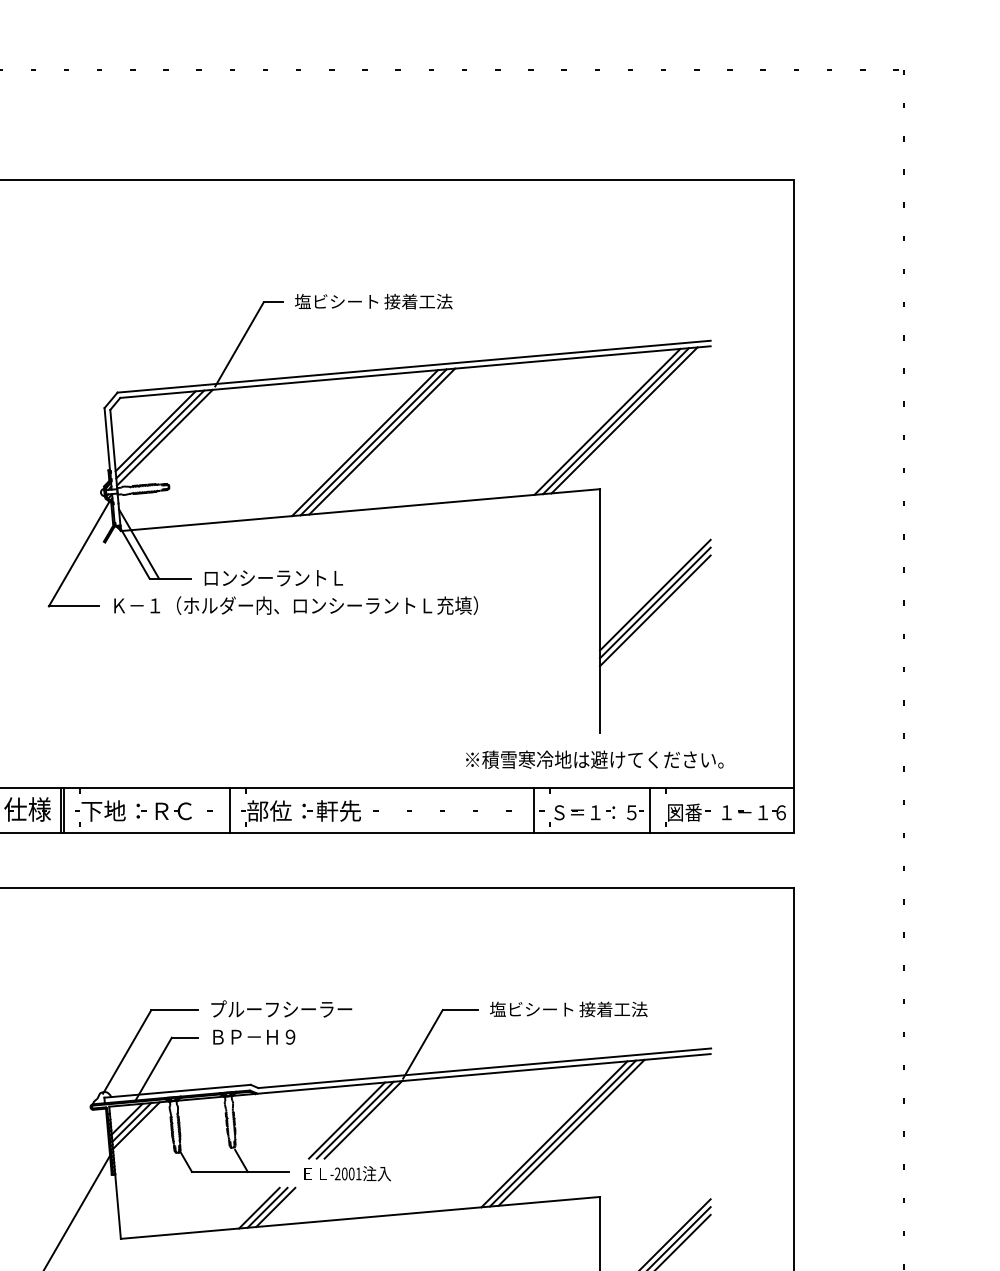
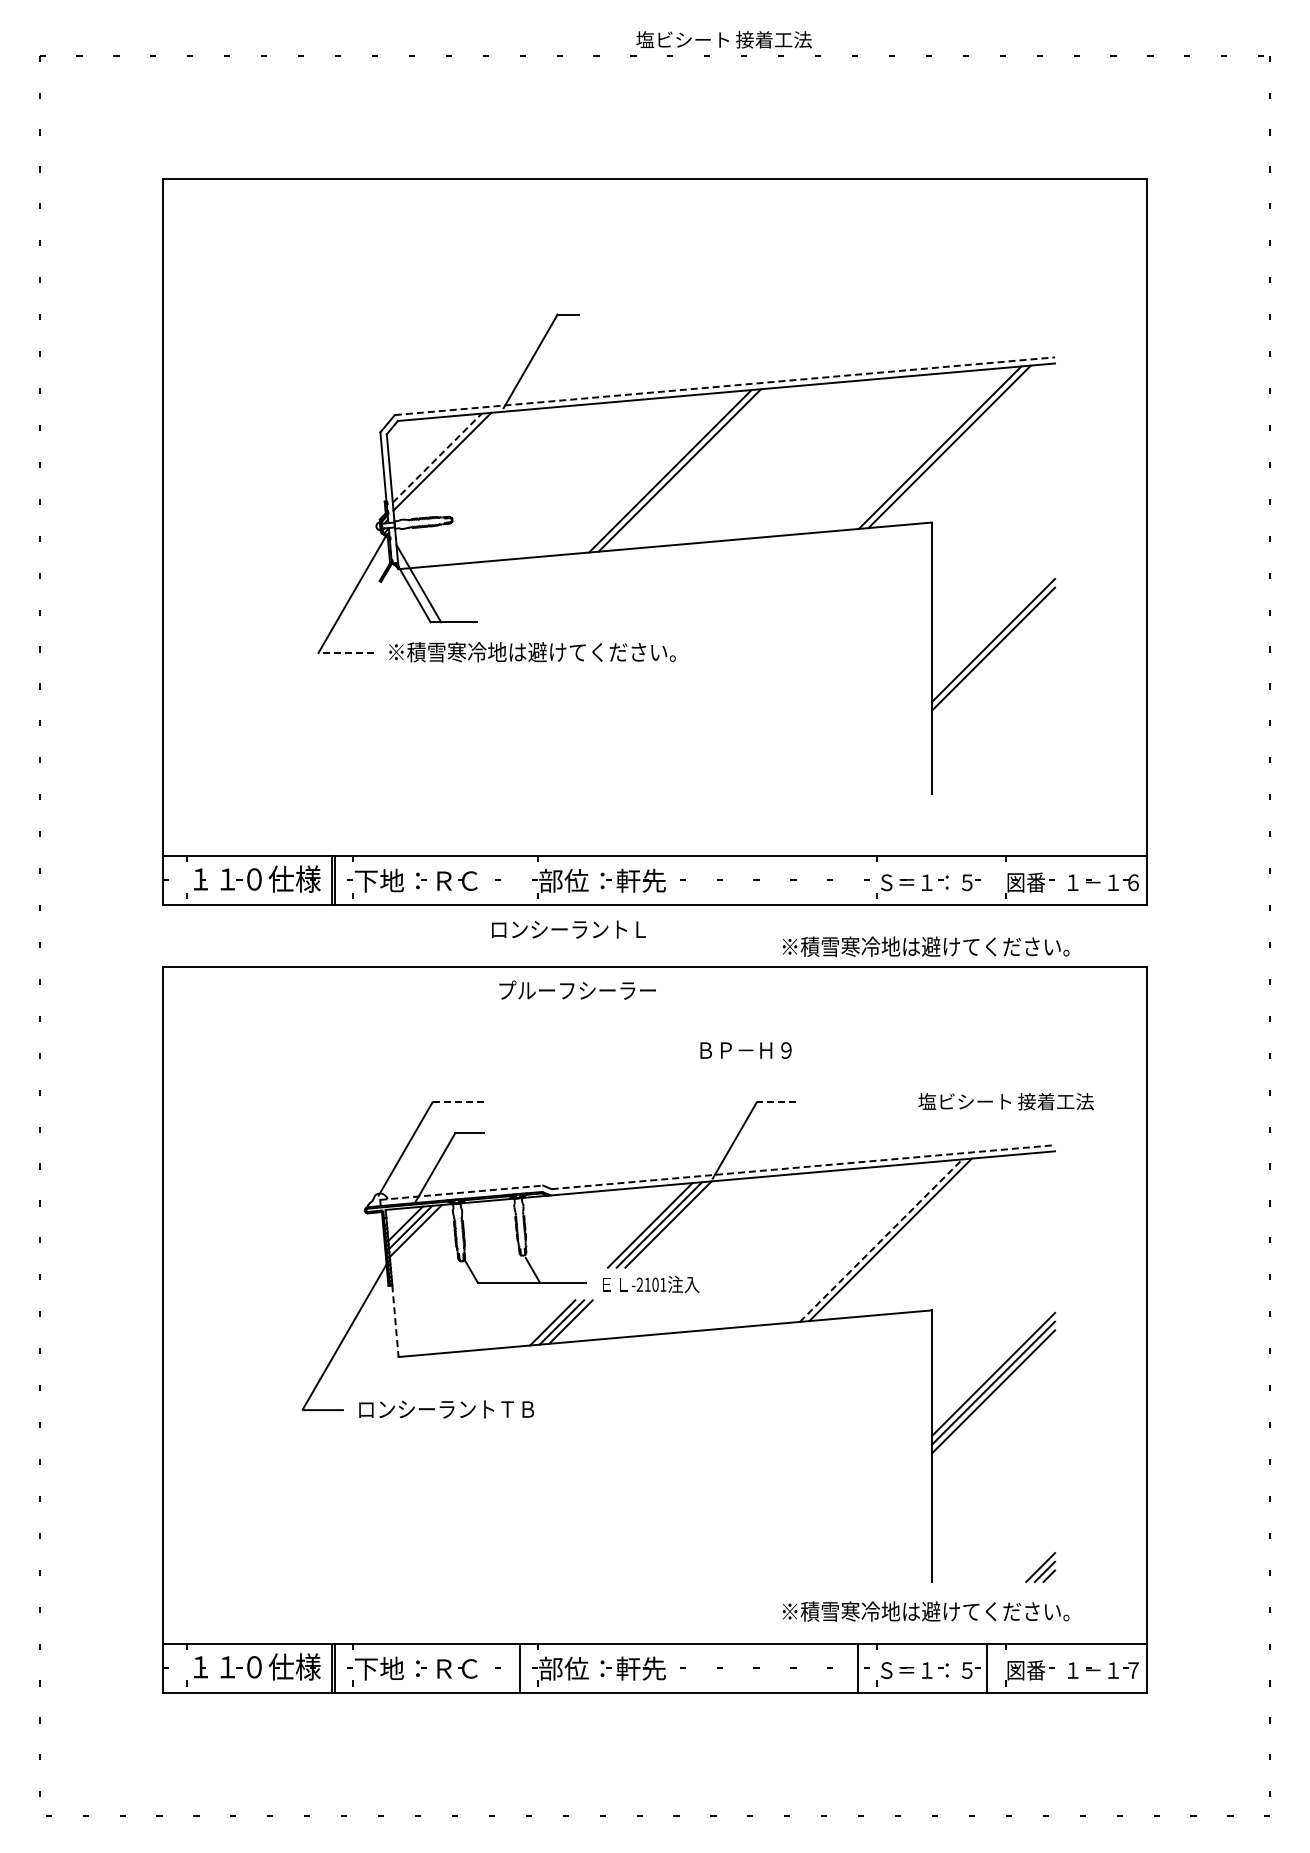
text: (373, 301) -> (723, 39), moved
line: (414, 366) -> (725, 386), solid -> dashed
line: (623, 419) -> (958, 445), removed
line: (155, 431) -> (437, 458), solid -> dashed
line: (164, 437) -> (447, 465), removed
line: (382, 441) -> (689, 469), removed
text: (273, 578) -> (568, 929), moved
text: (295, 605) -> (592, 651), Ｋ－１（ホルダー内、ロンシーラントＬ充填） -> ※積雪寒冷地は避けてください。
line: (74, 606) -> (346, 653), solid -> dashed
line: (655, 610) -> (993, 657), removed
text: (594, 759) -> (925, 946), moved
line: (229, 809) -> (519, 879), removed
line: (534, 809) -> (858, 879), removed
line: (649, 809) -> (987, 879), removed
text: (281, 1008) -> (577, 989), moved
text: (568, 1009) -> (1005, 1101), moved
line: (174, 1010) -> (458, 1102), solid -> dashed
line: (460, 1010) -> (776, 1102), solid -> dashed
text: (253, 1037) -> (745, 1050), moved
line: (484, 1068) -> (803, 1167), solid -> dashed
line: (177, 1091) -> (461, 1192), solid -> dashed
line: (570, 1132) -> (899, 1238), removed
line: (554, 1134) -> (881, 1240), solid -> dashed
text: (344, 1173) -> (647, 1284), -2001 -> -2101
line: (118, 1206) -> (395, 1321), solid -> dashed

